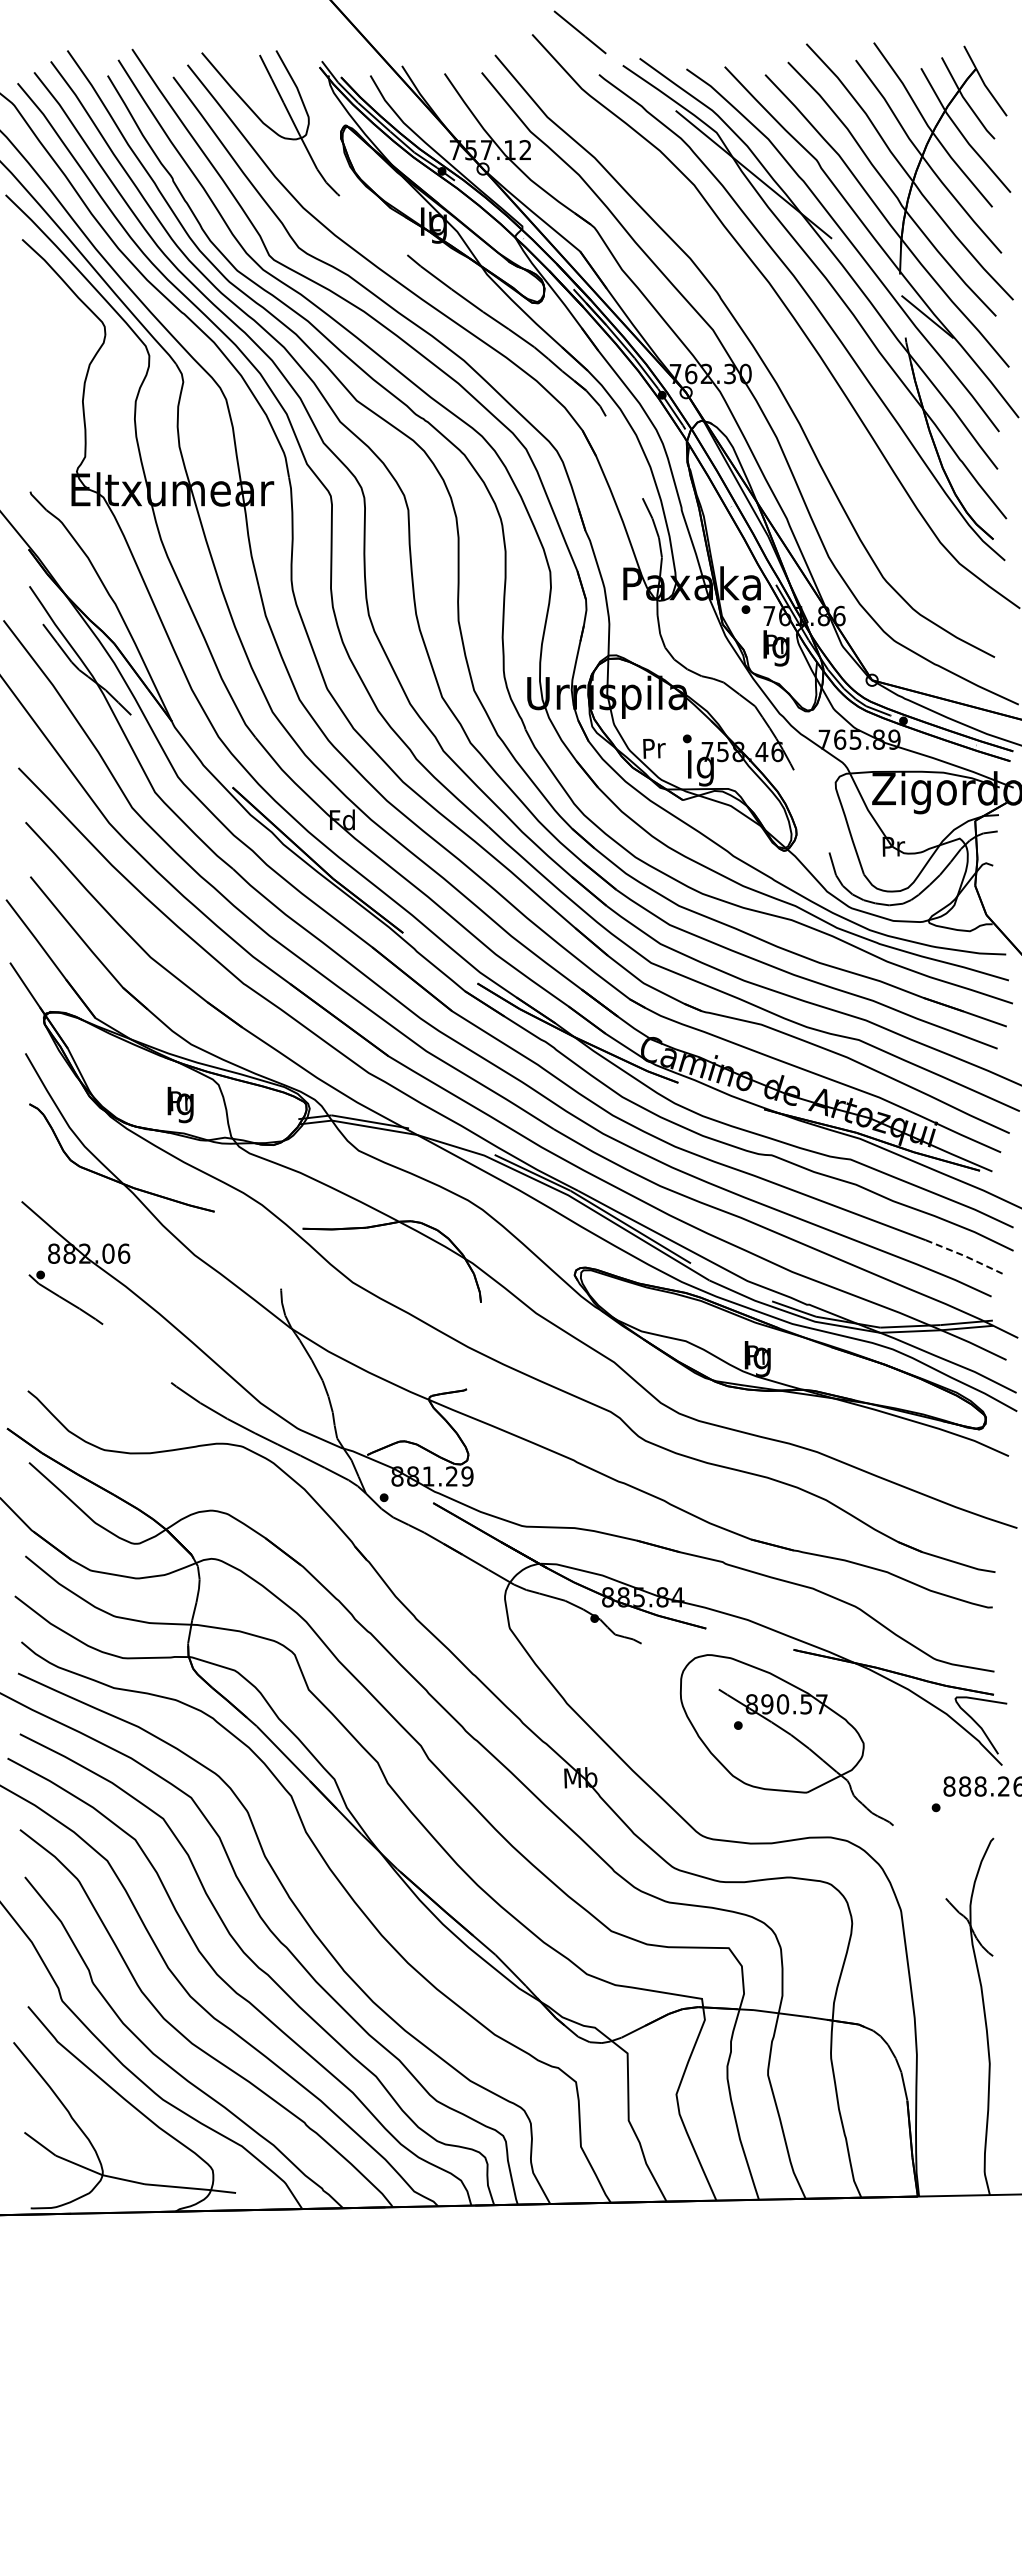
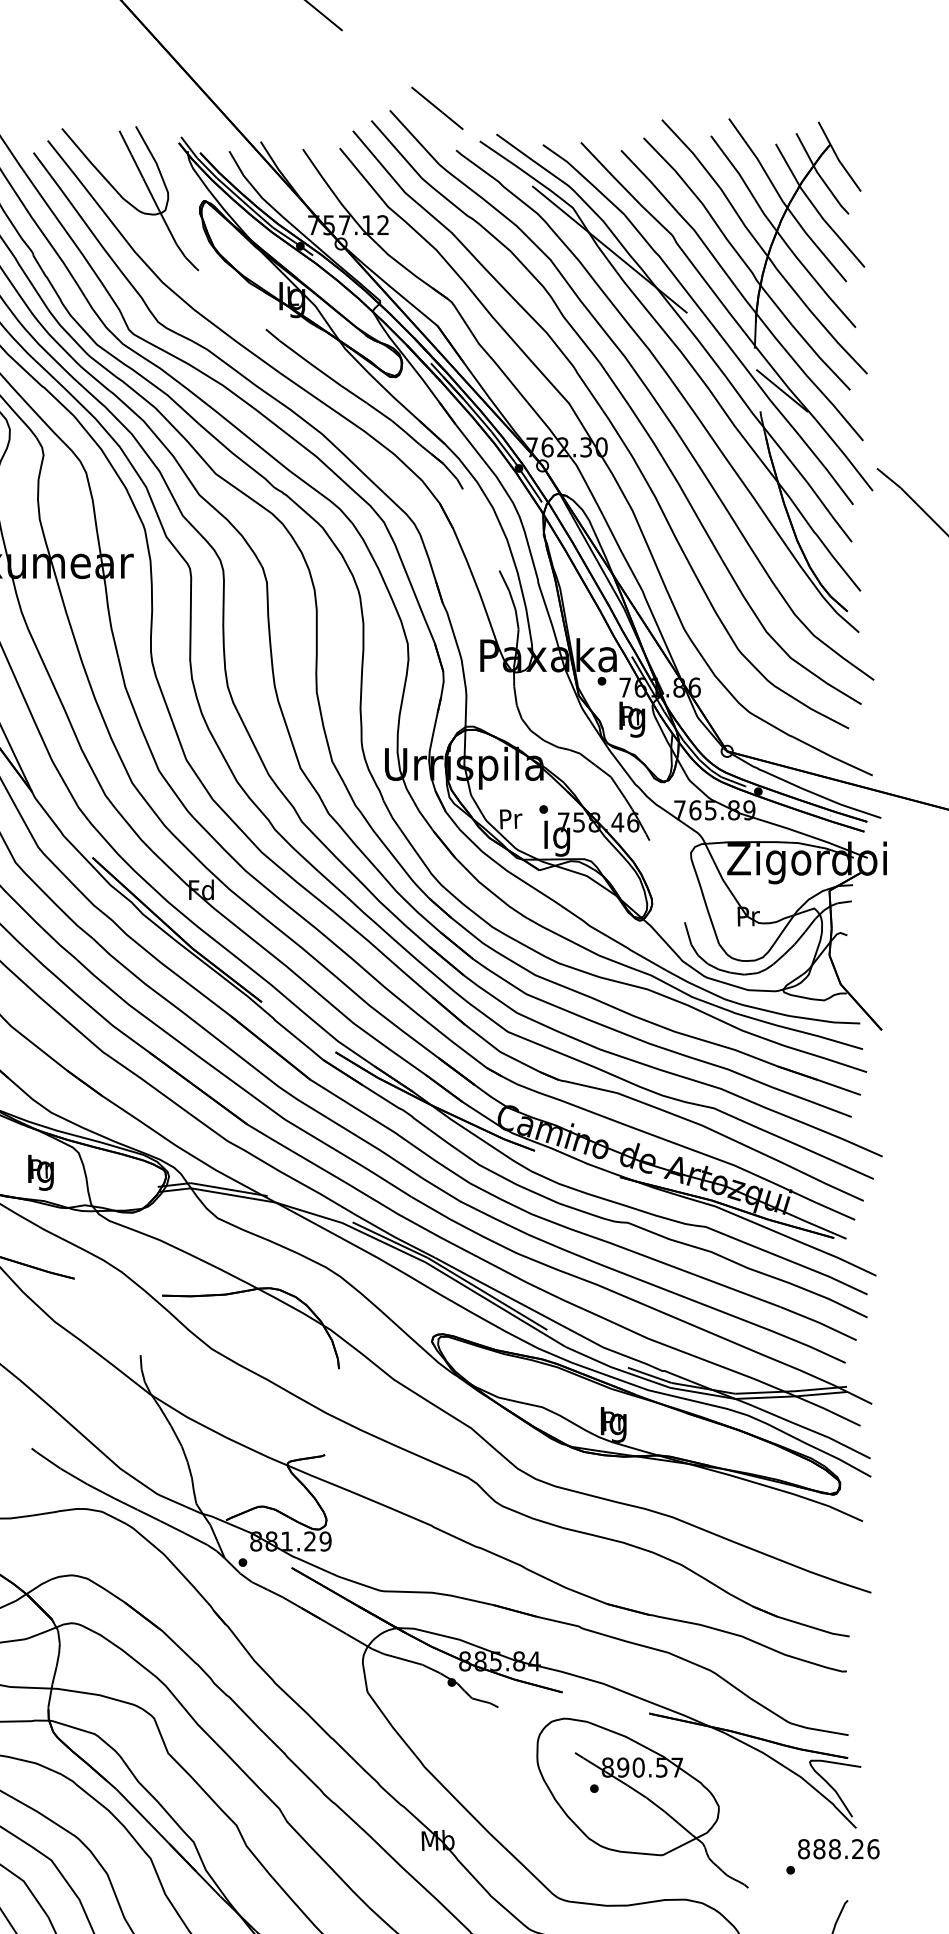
part: (772, 332) -> (628, 406), added
line: (965, 1256) -> (819, 1323), dashed -> solid

